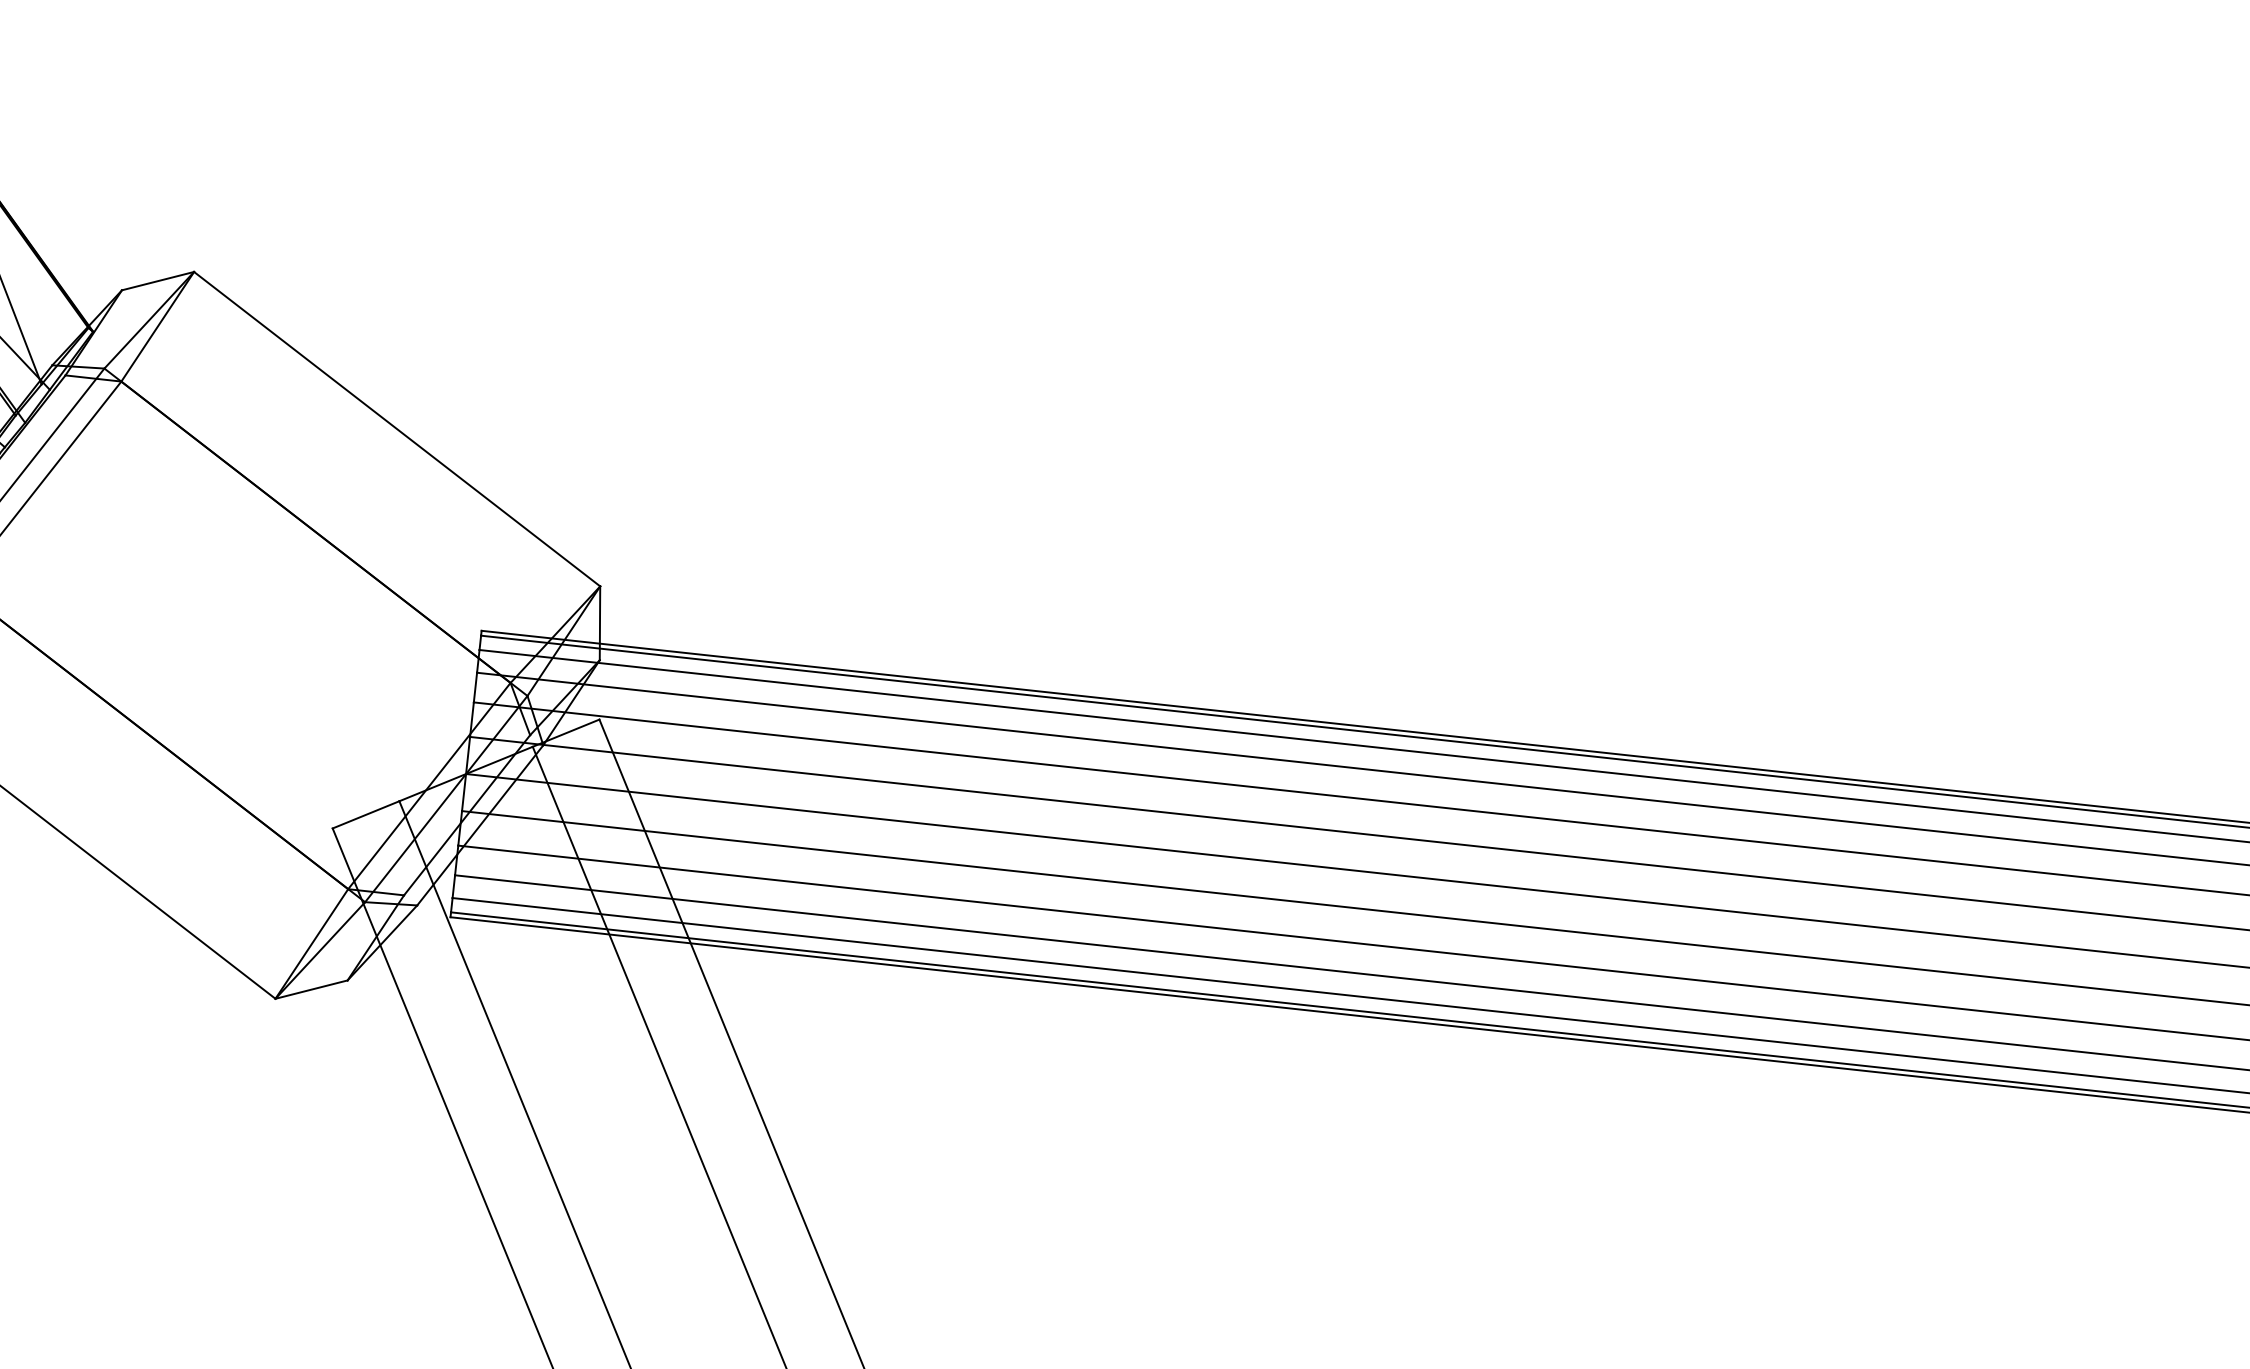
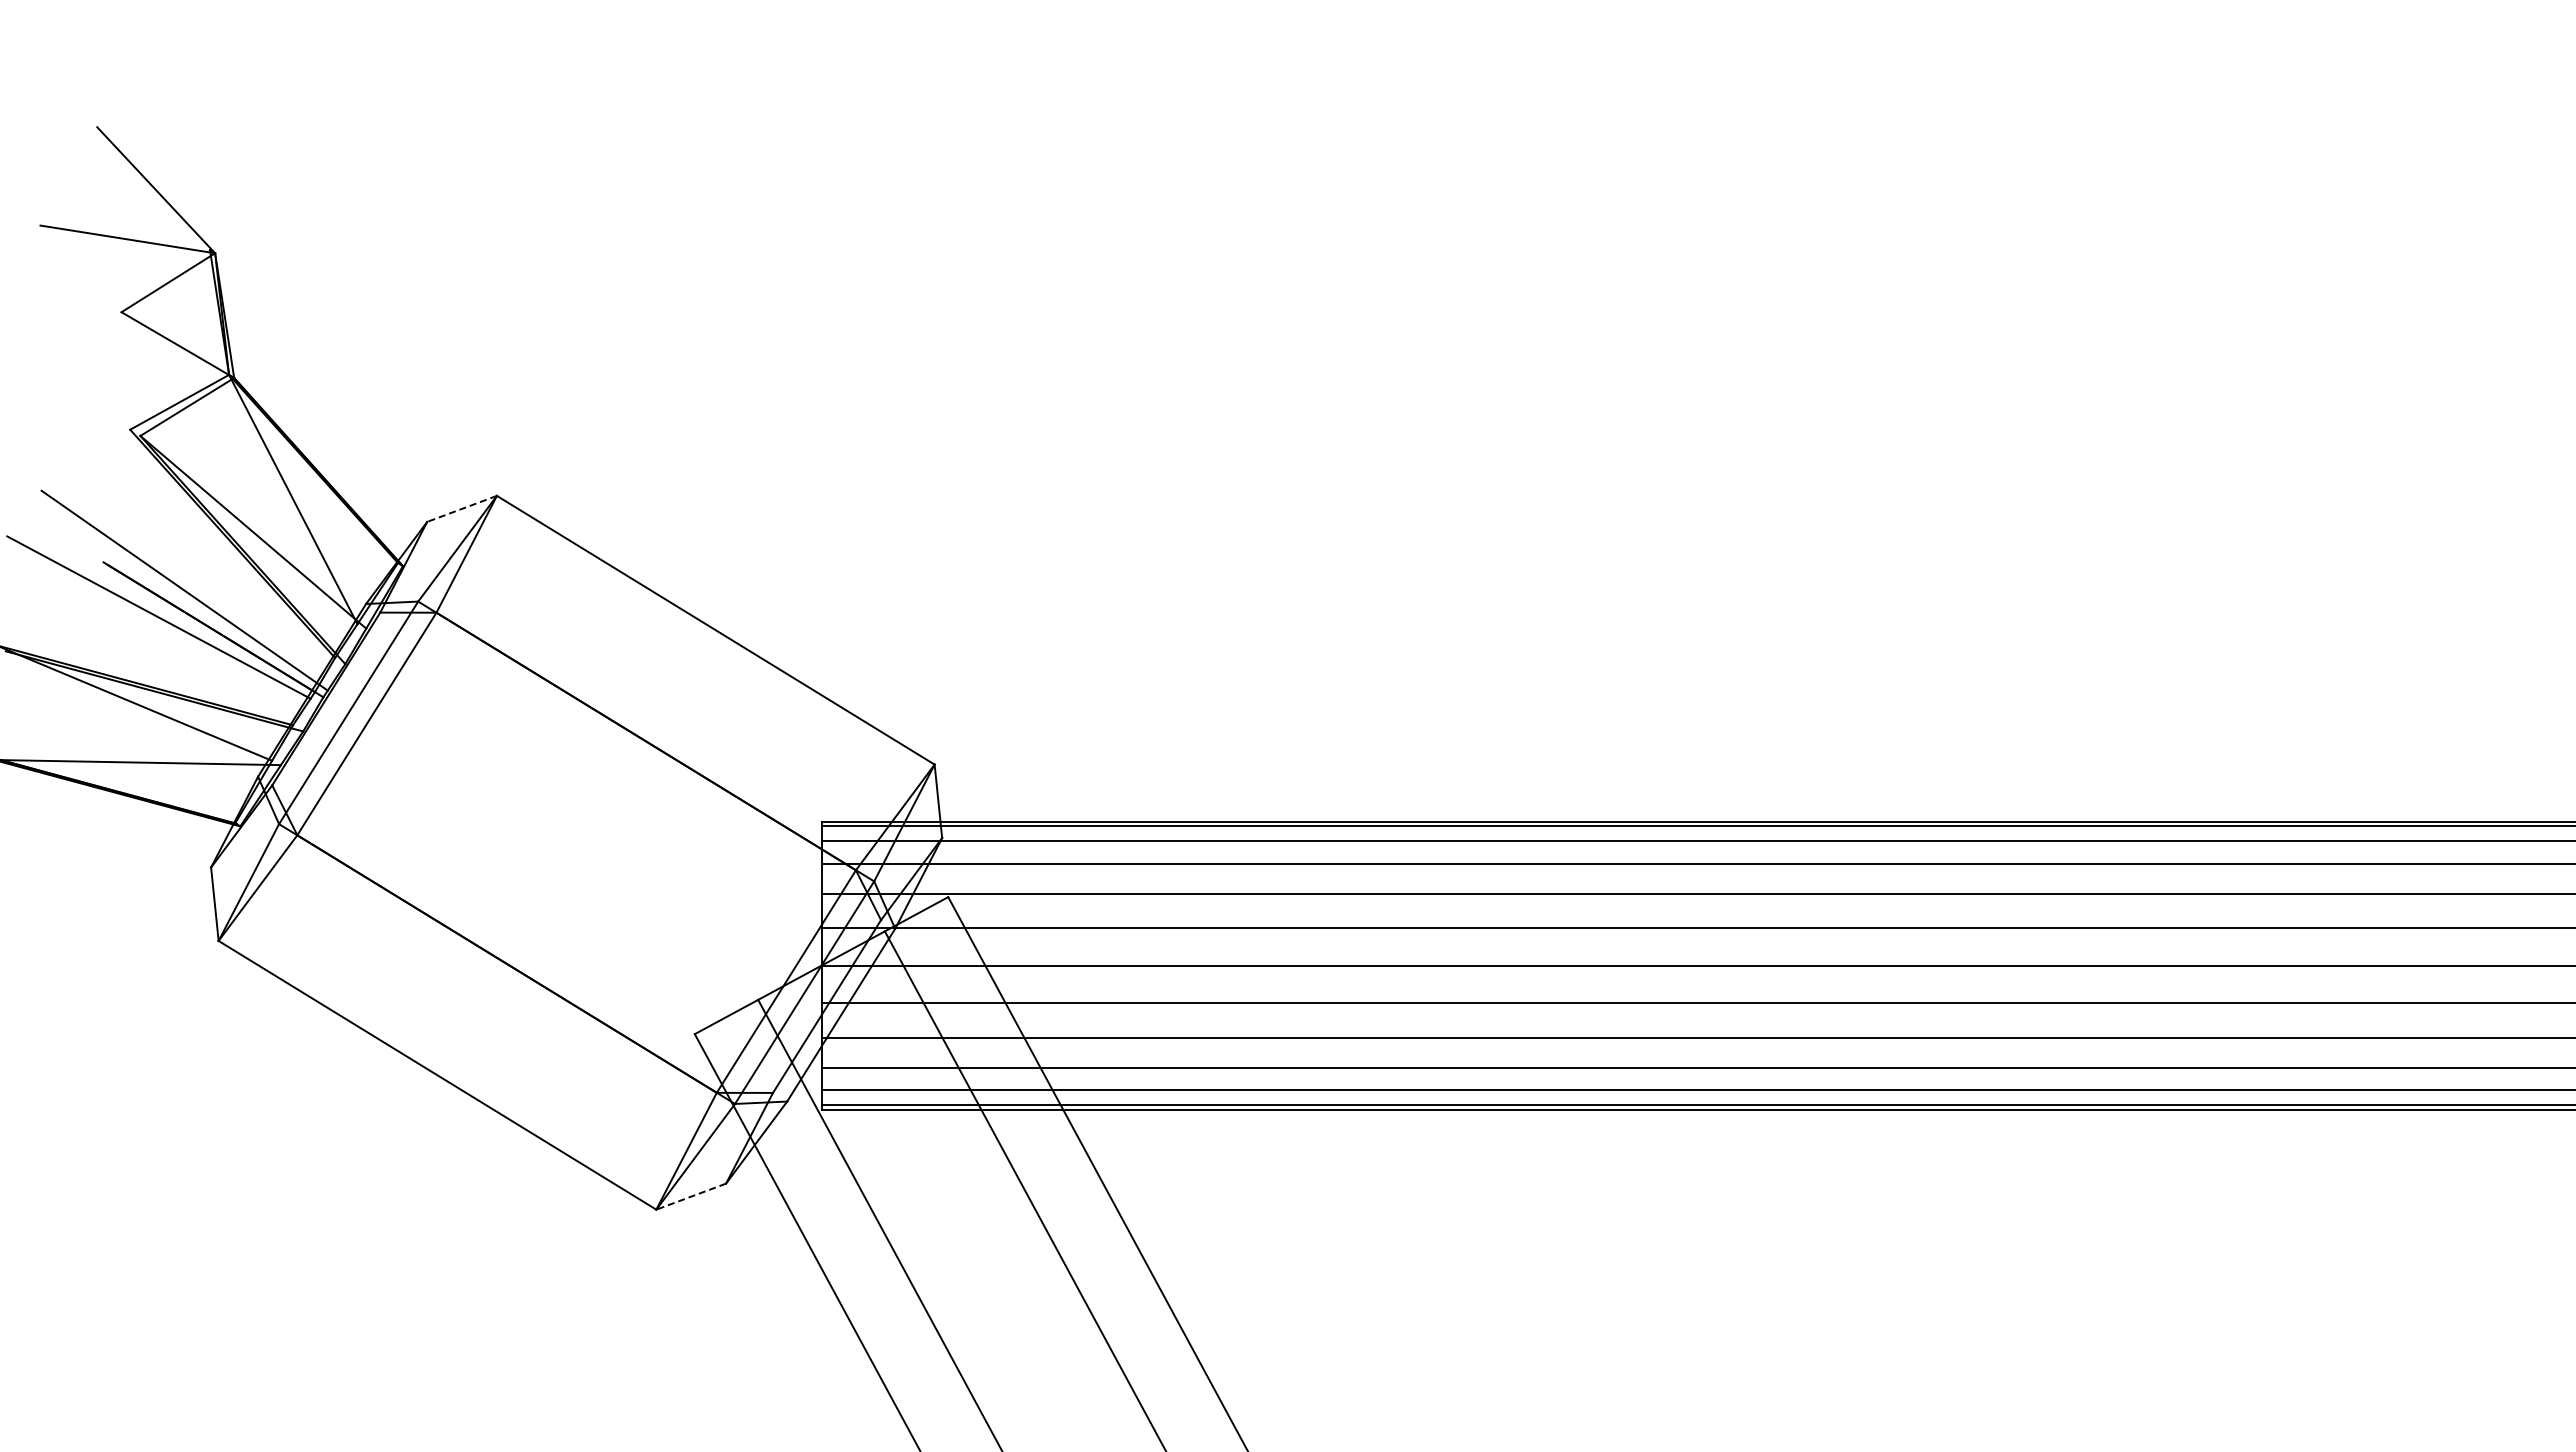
line: (157, 281) -> (461, 509), solid -> dashed
line: (310, 989) -> (690, 1196), solid -> dashed

